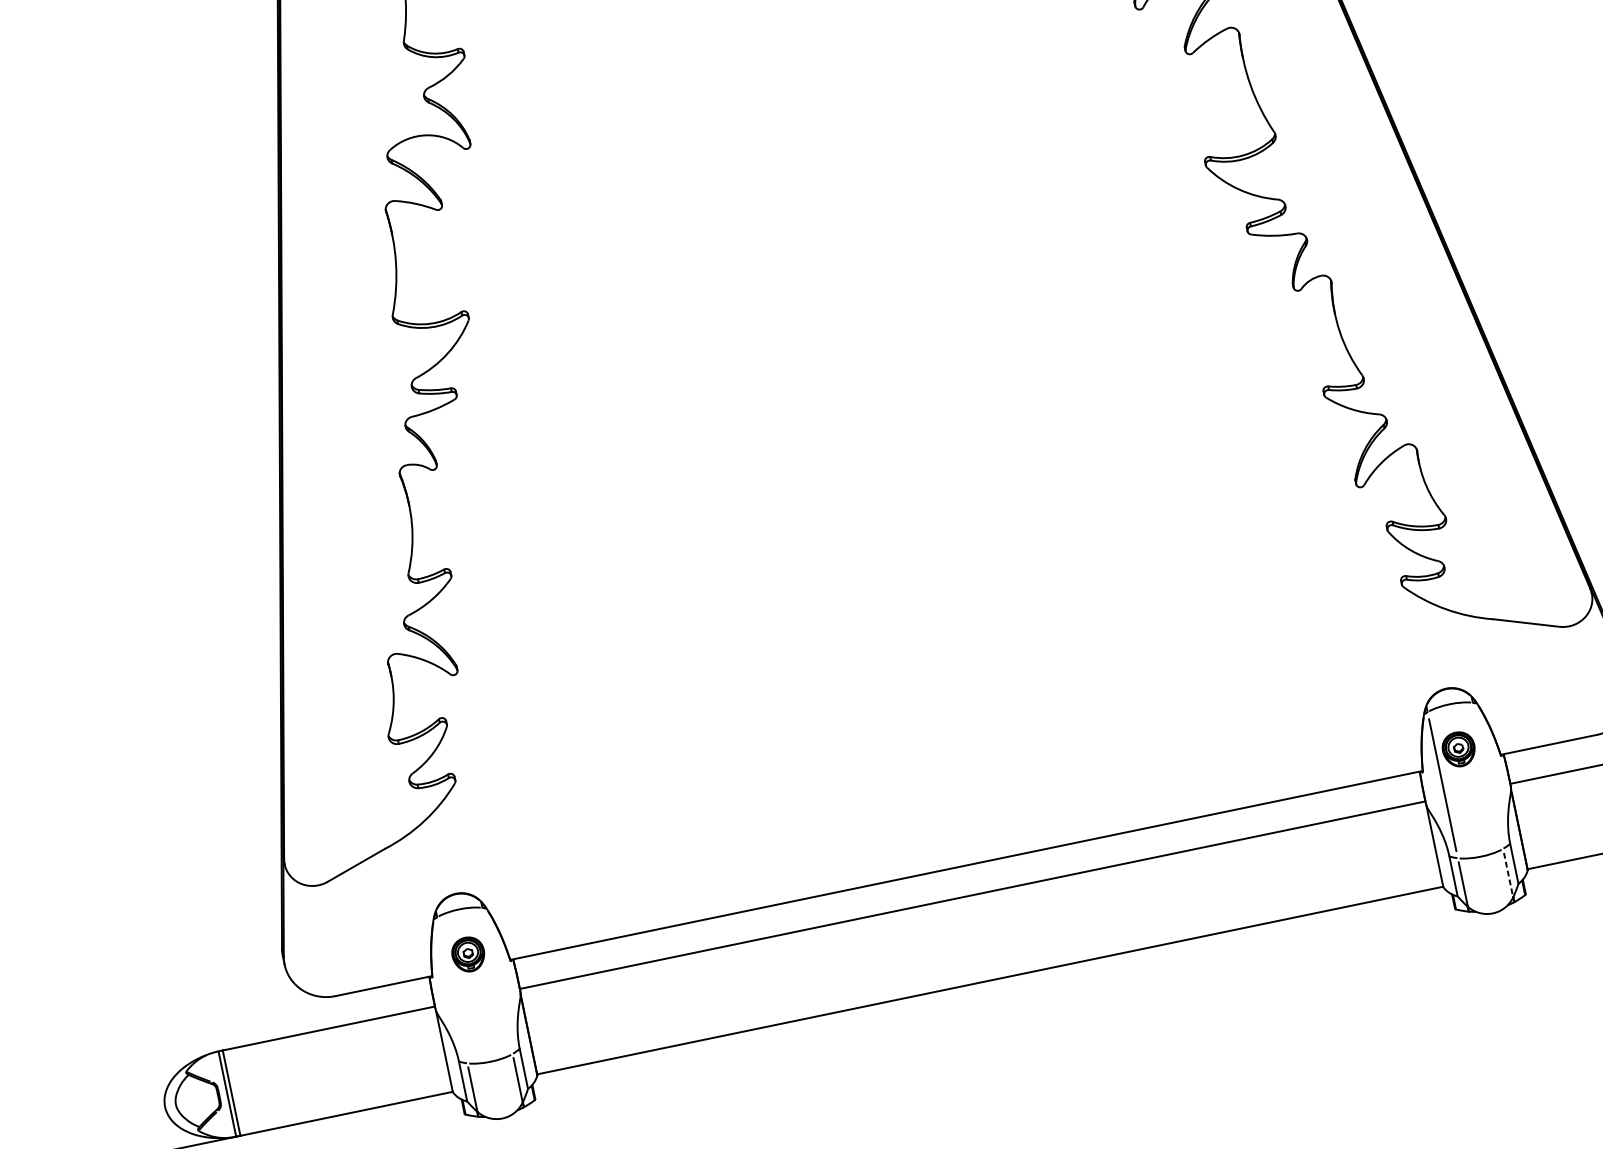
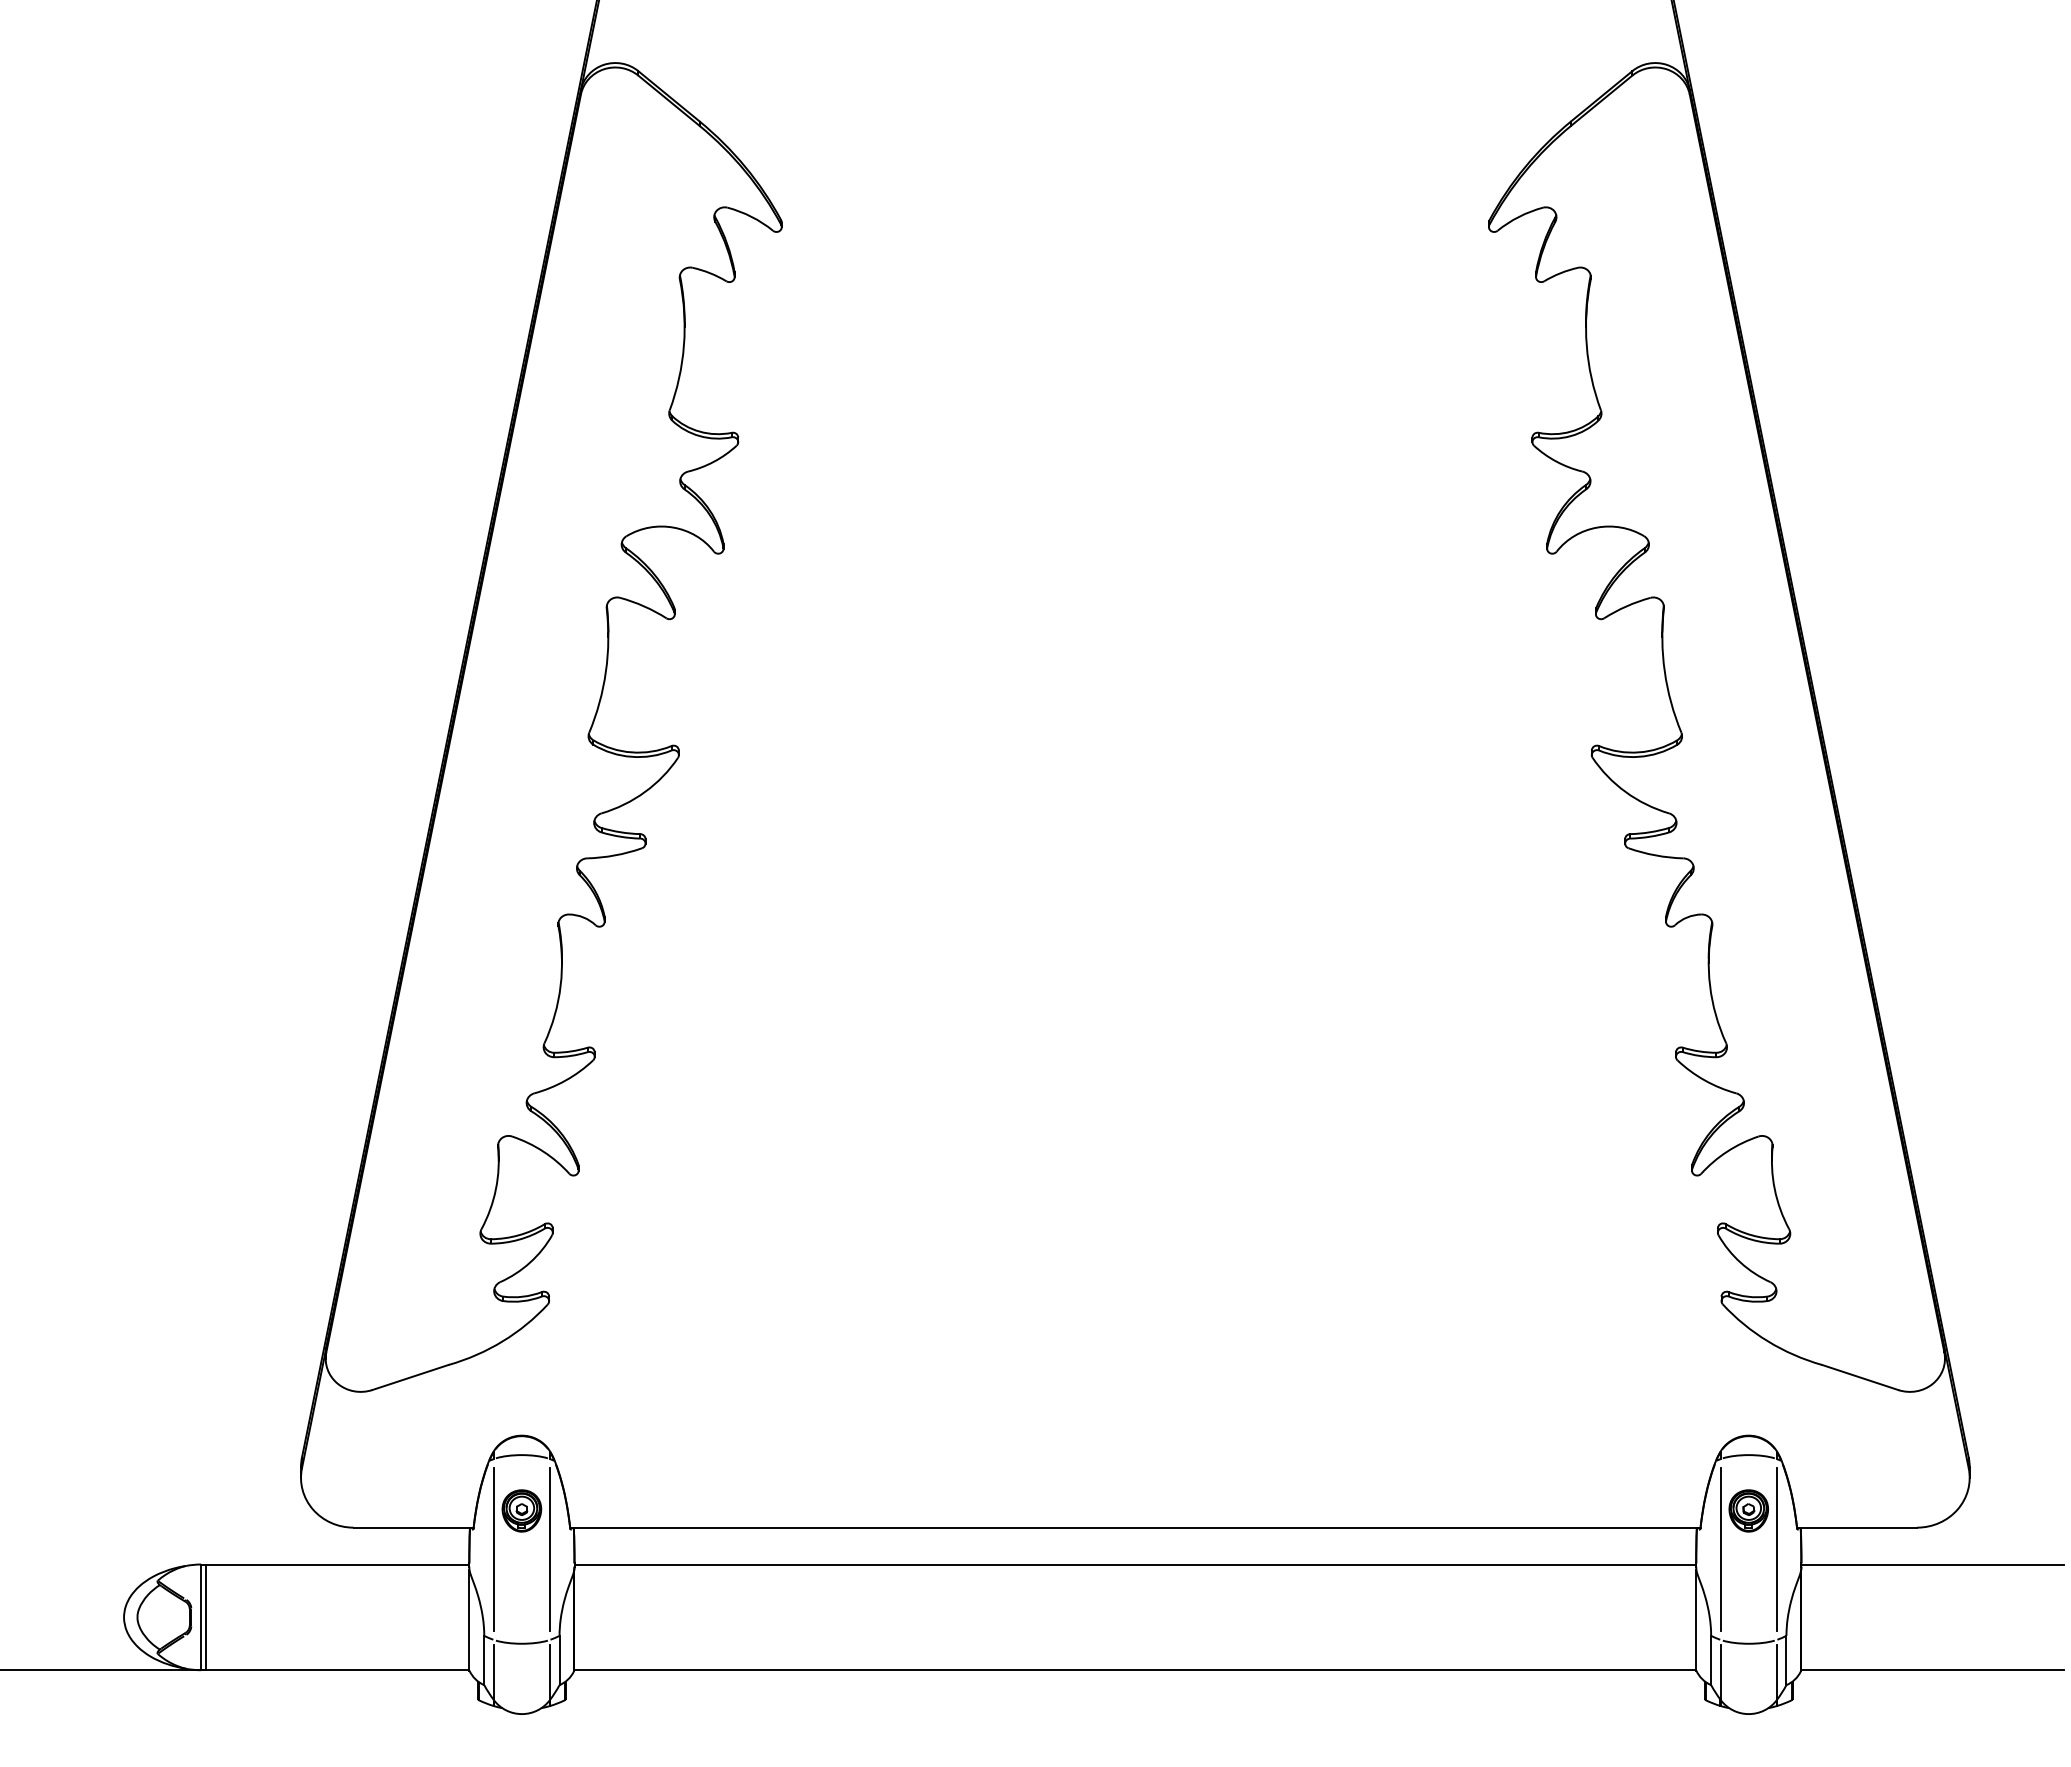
line: (1487, 775) -> (1776, 1549), added
line: (1508, 875) -> (1776, 1672), dashed -> solid
line: (497, 981) -> (549, 1549), added
line: (452, 990) -> (493, 1549), added

